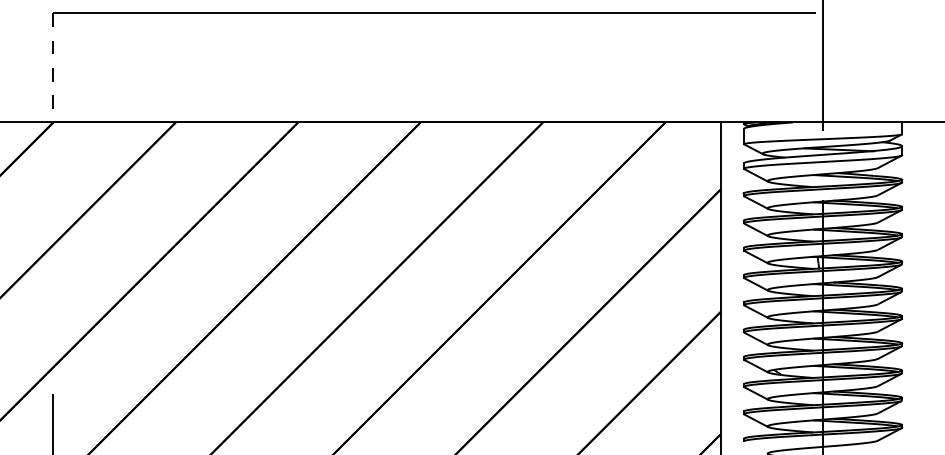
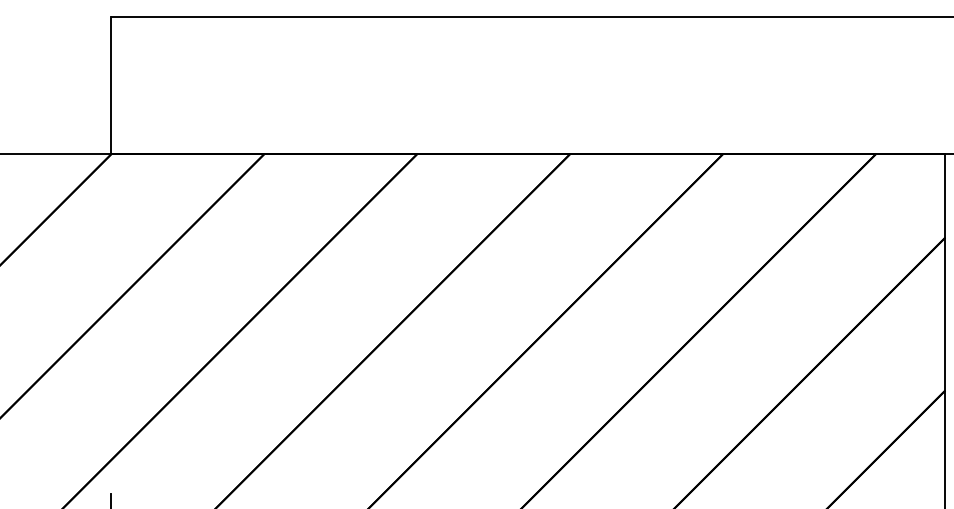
line: (53, 67) -> (112, 84), dashed -> solid

